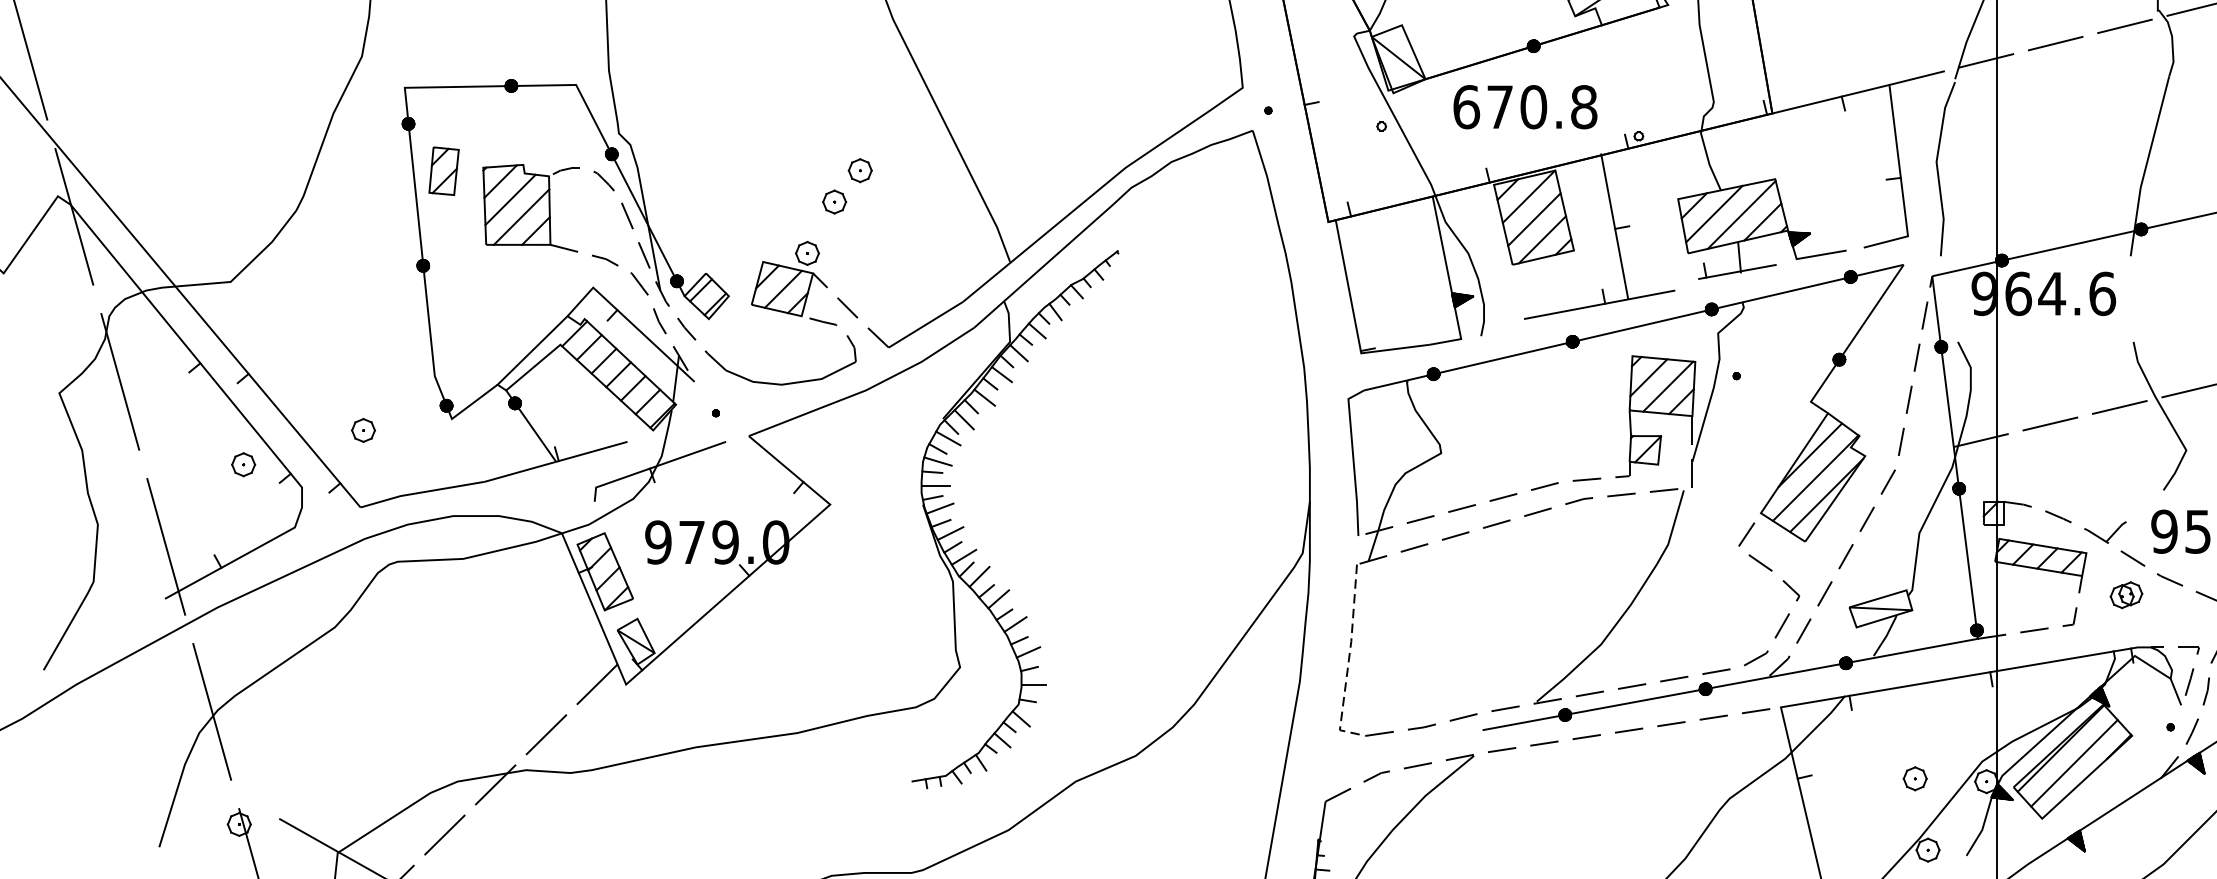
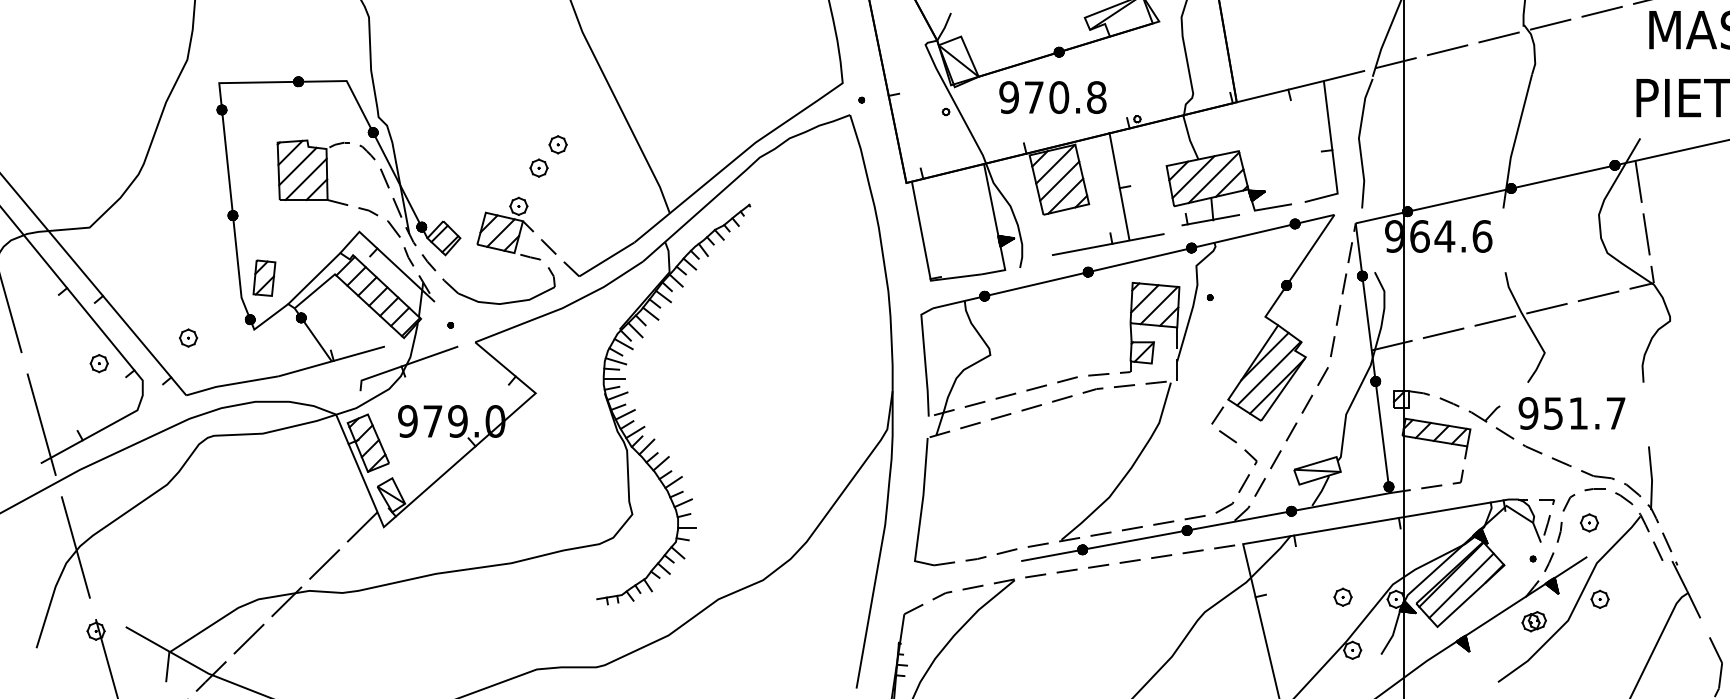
text: (1466, 107) -> (1009, 97), 670.8 -> 970.8
part: (444, 170) -> (264, 277), moved
part: (2125, 594) -> (1533, 621), moved
line: (1348, 662) -> (921, 510), dashed -> solid

